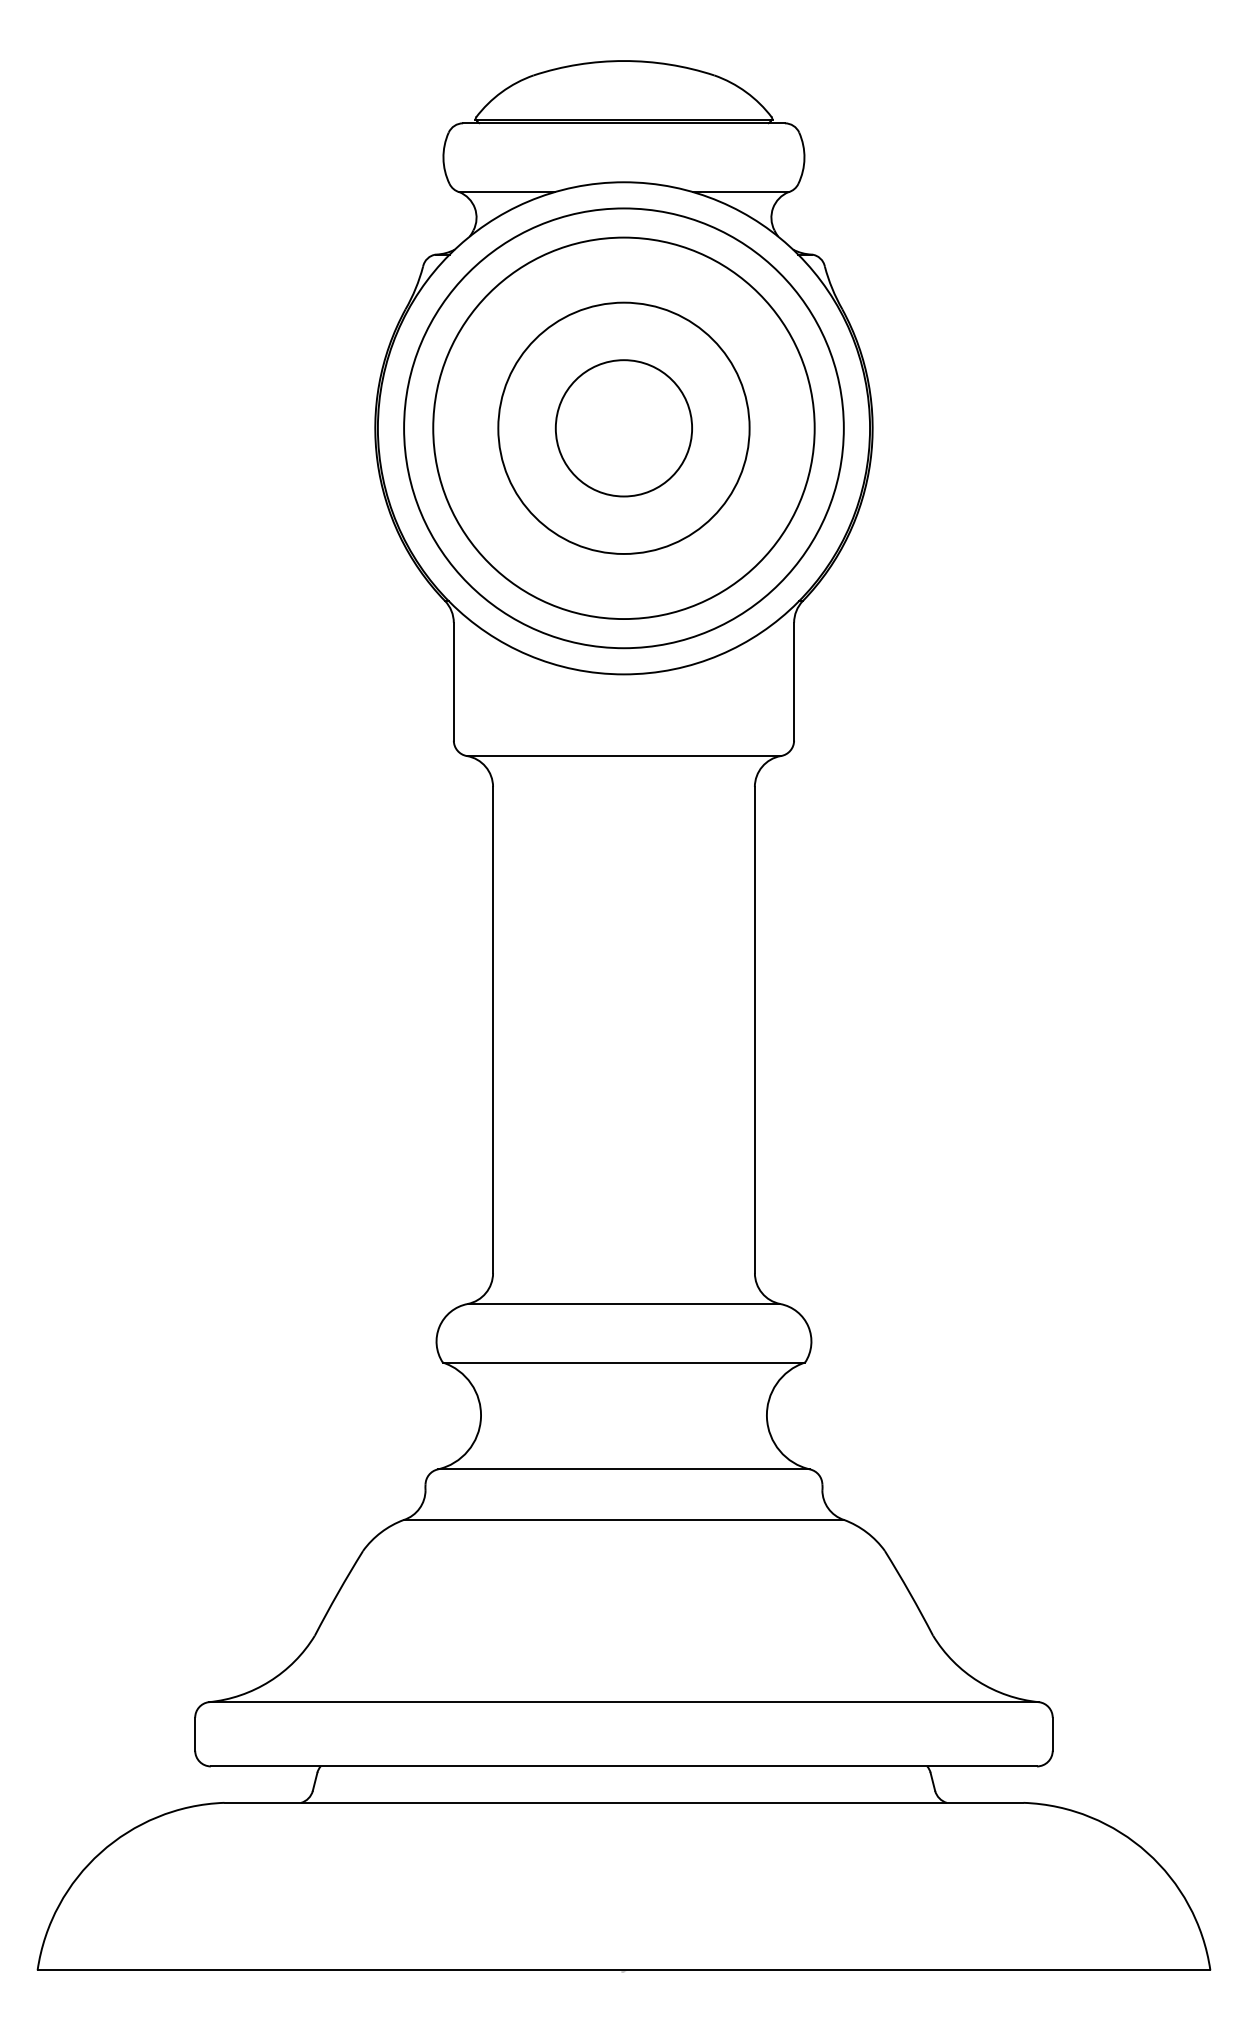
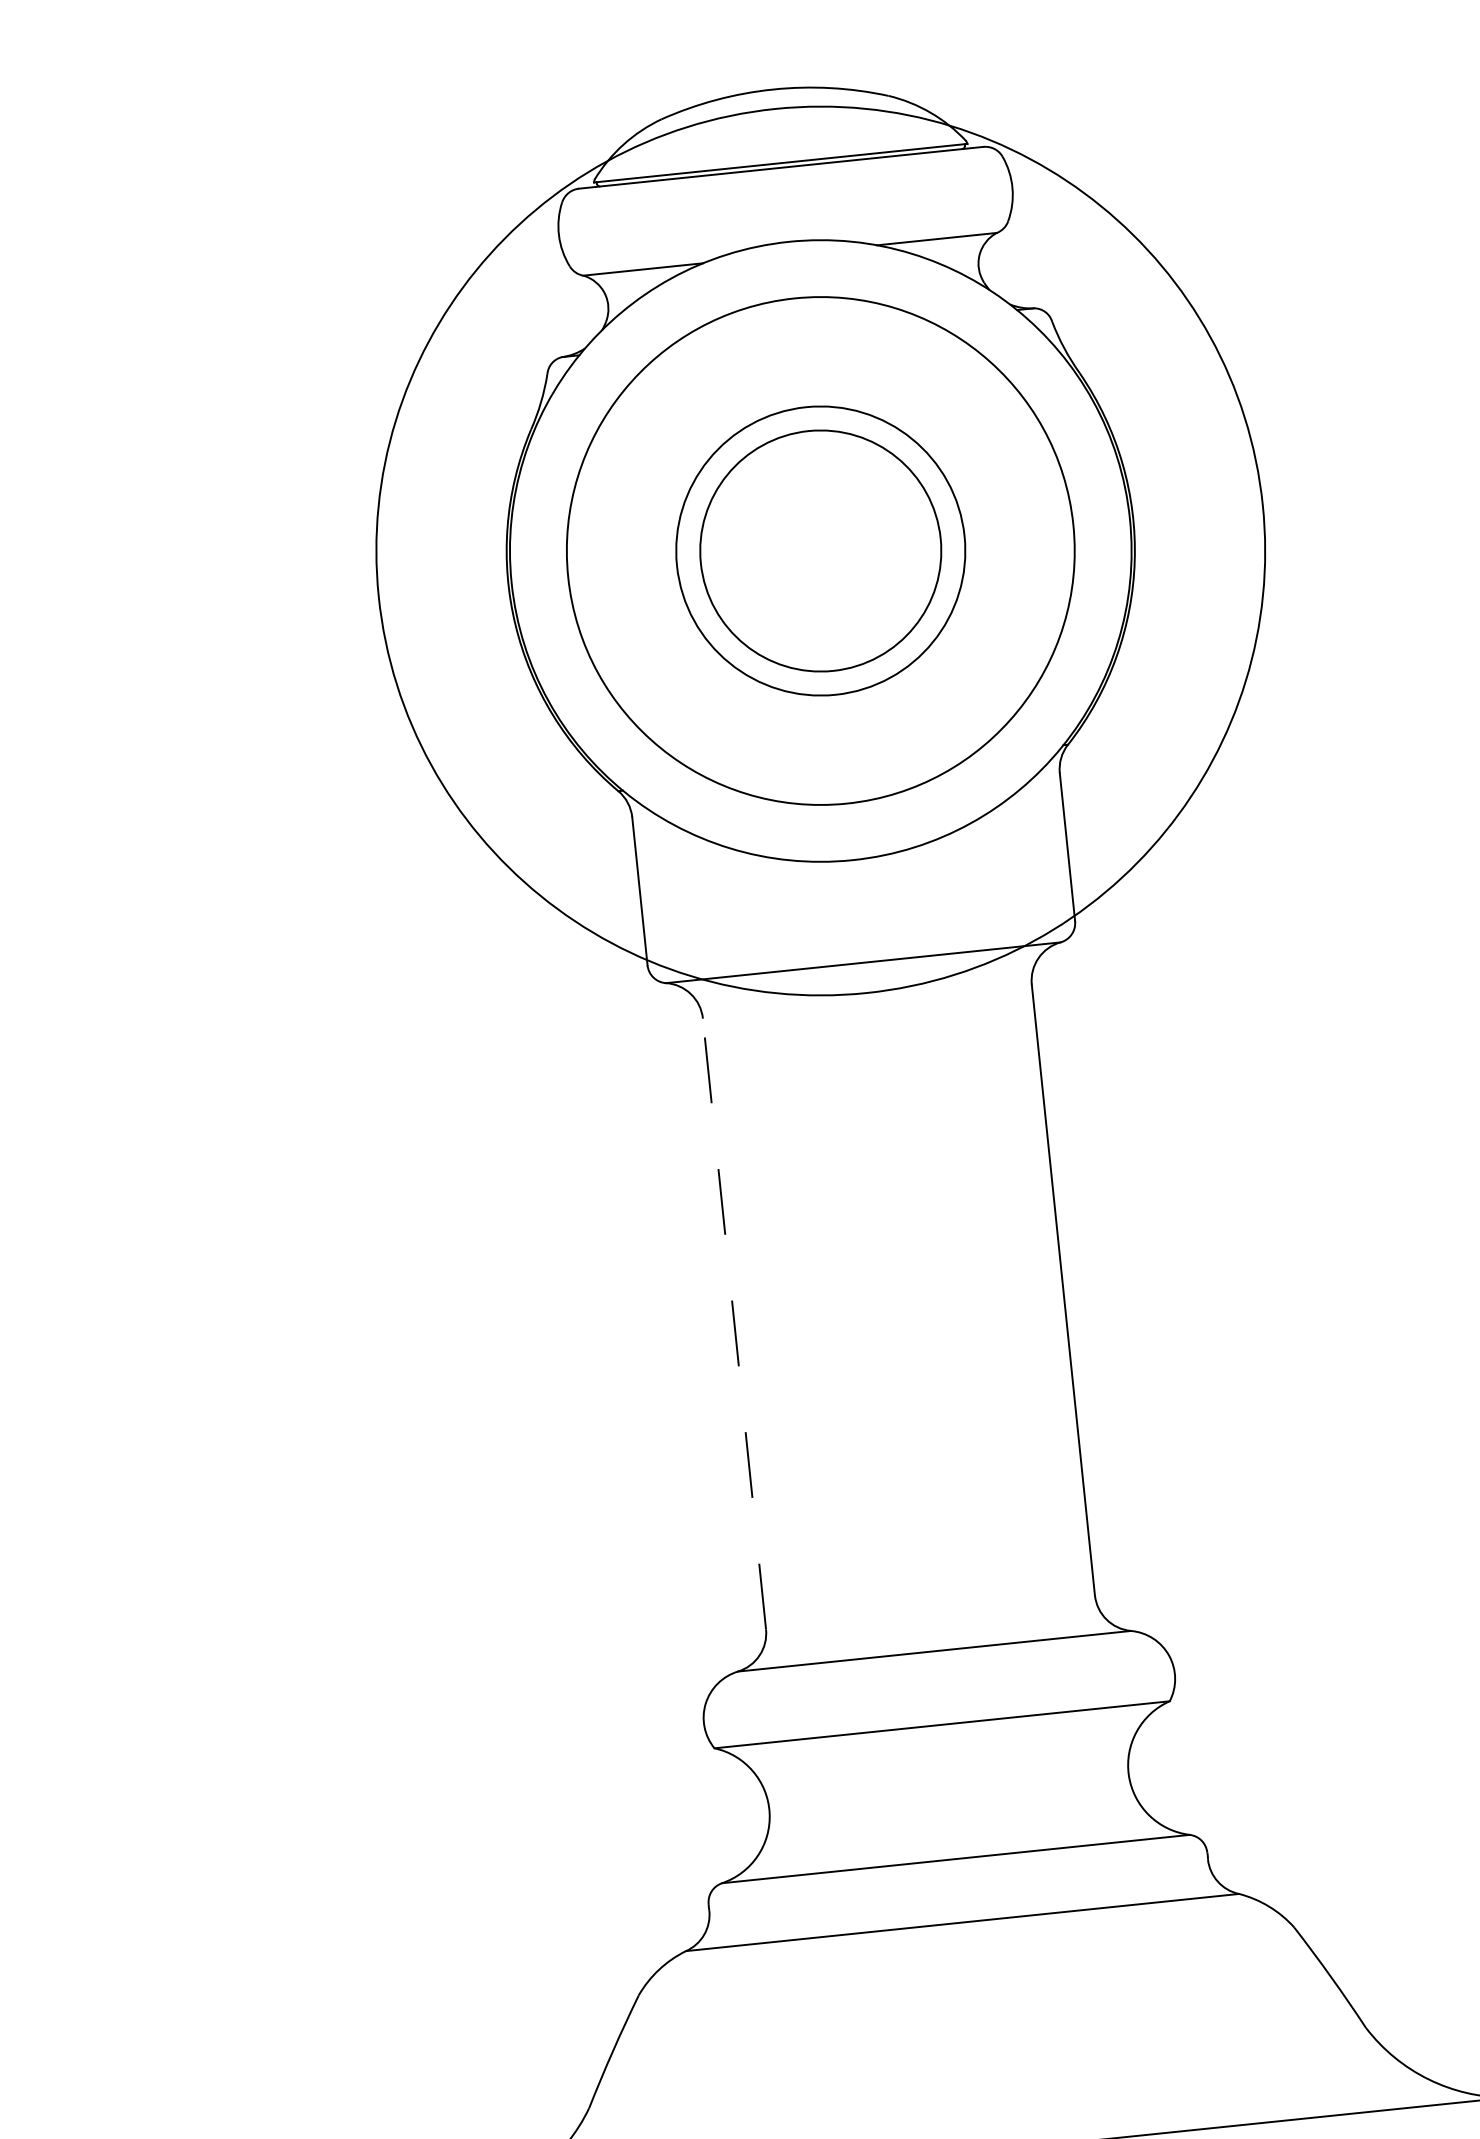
circle: (623, 427) -> (820, 550), size x1.6
circle: (623, 428) -> (820, 551), size x0.6
circle: (623, 428) -> (820, 551), size x1.4
circle: (623, 428) -> (820, 551), size x1.6
line: (493, 1029) -> (734, 1323), solid -> dashed

